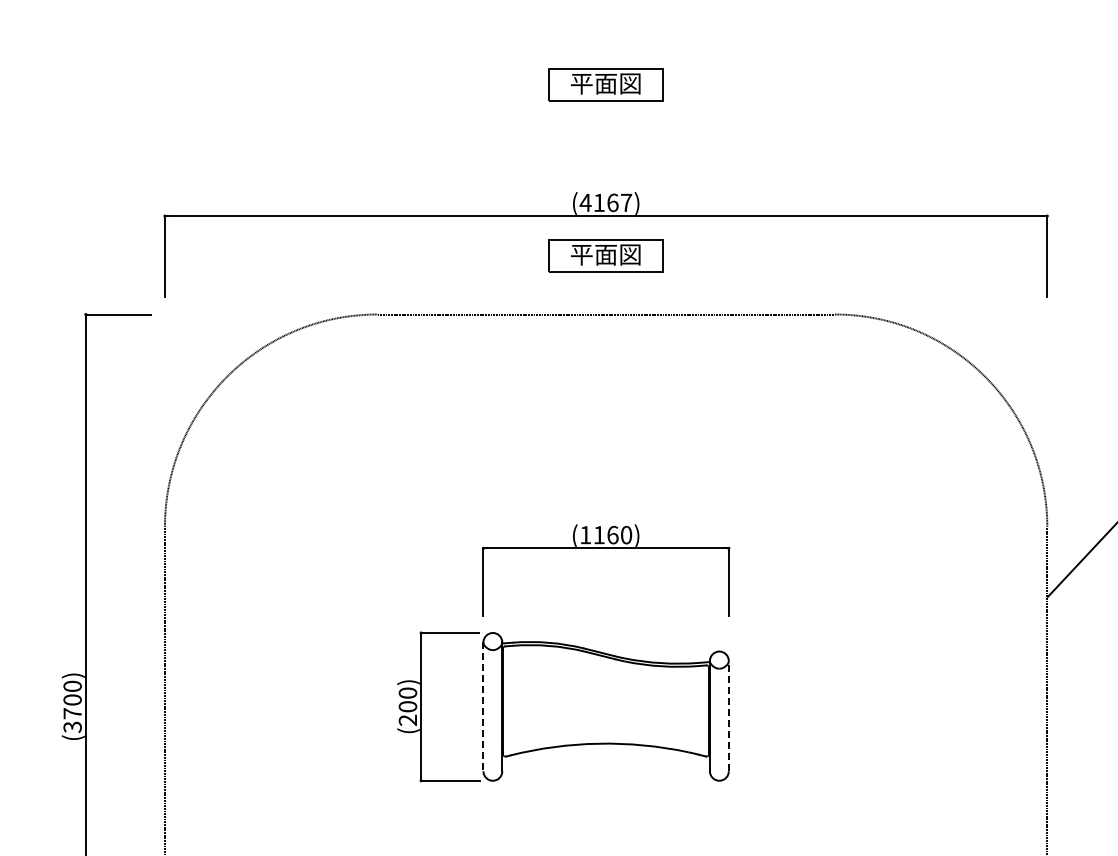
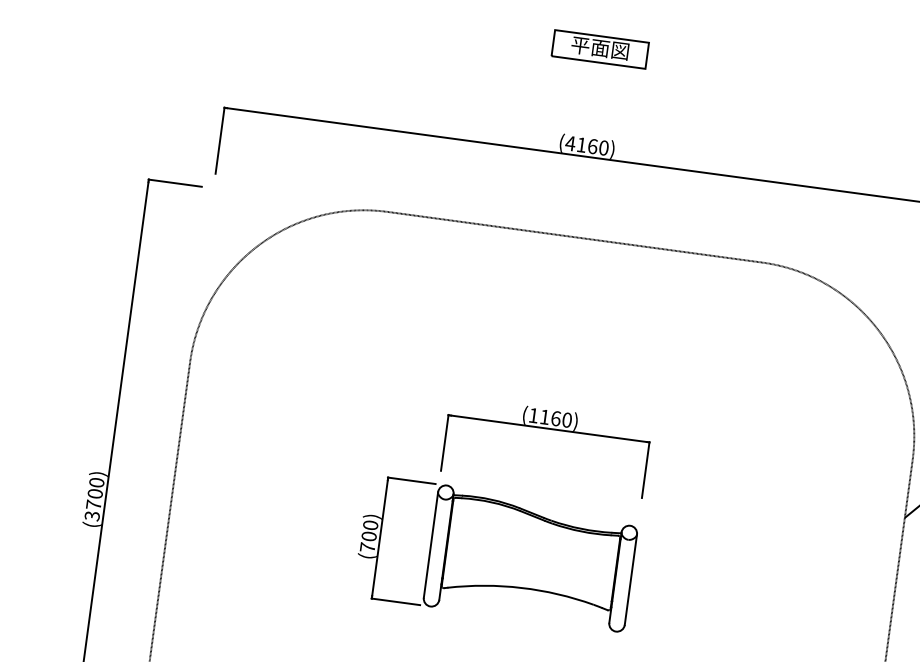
text: (626, 202) -> (603, 147), (4167) -> (4160)
part: (605, 255) -> (580, 188), removed
line: (483, 707) -> (430, 545), dashed -> solid
line: (728, 715) -> (630, 579), dashed -> solid
text: (407, 719) -> (367, 546), (200) -> (700)

